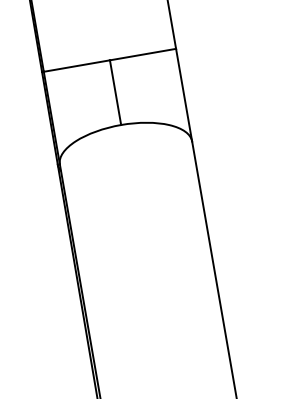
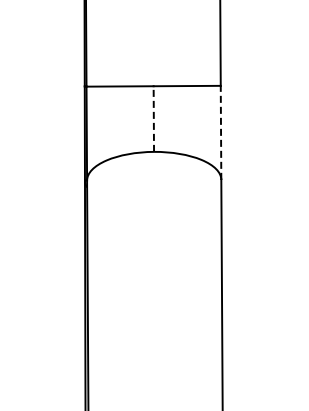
line: (115, 93) -> (153, 119), solid -> dashed
line: (184, 94) -> (221, 132), solid -> dashed

